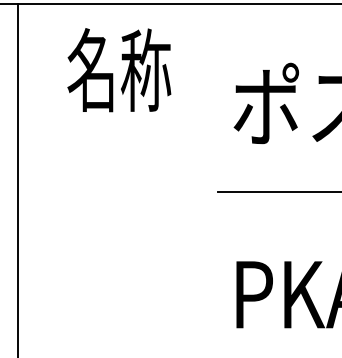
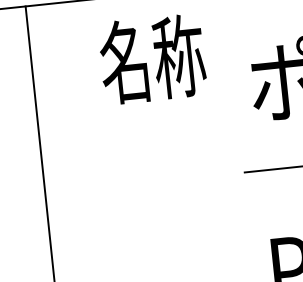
text: (119, 70) -> (152, 59), moved

